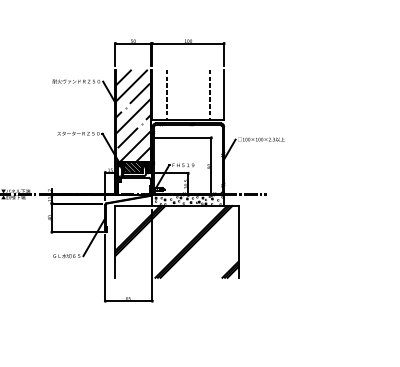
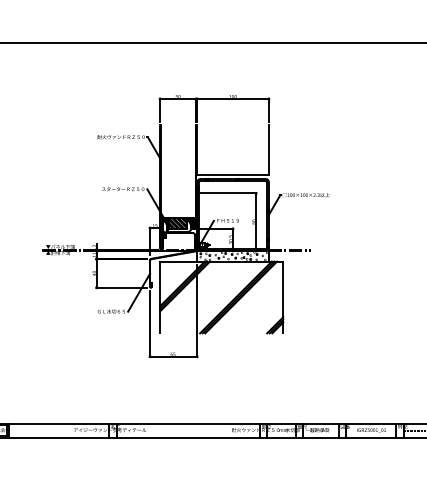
line: (166, 94) -> (211, 150), removed
line: (209, 94) -> (254, 150), removed
hatch: (132, 115) -> (177, 171), removed

